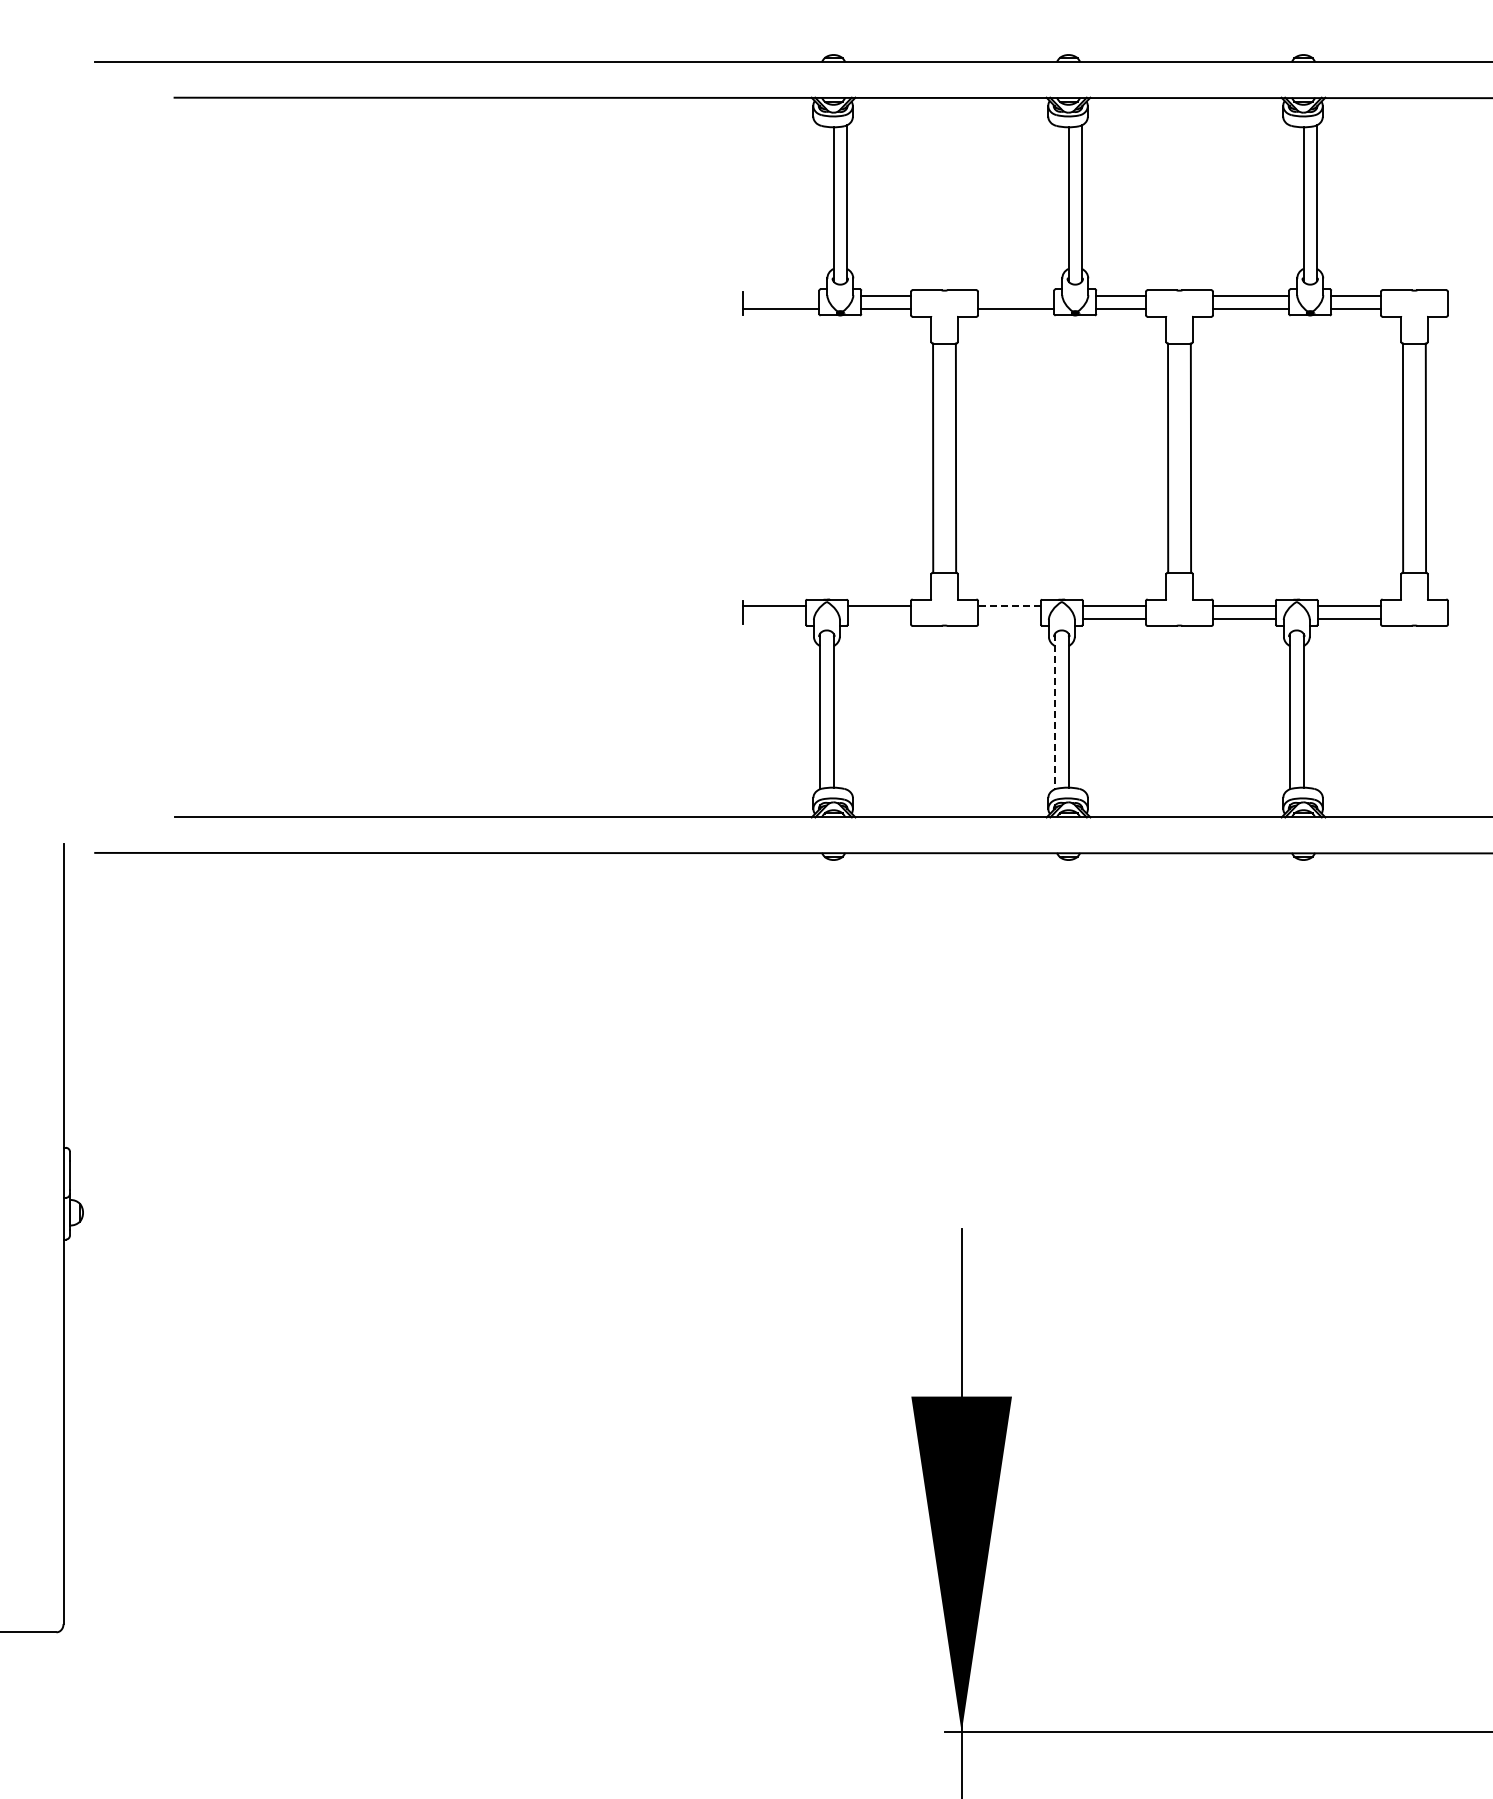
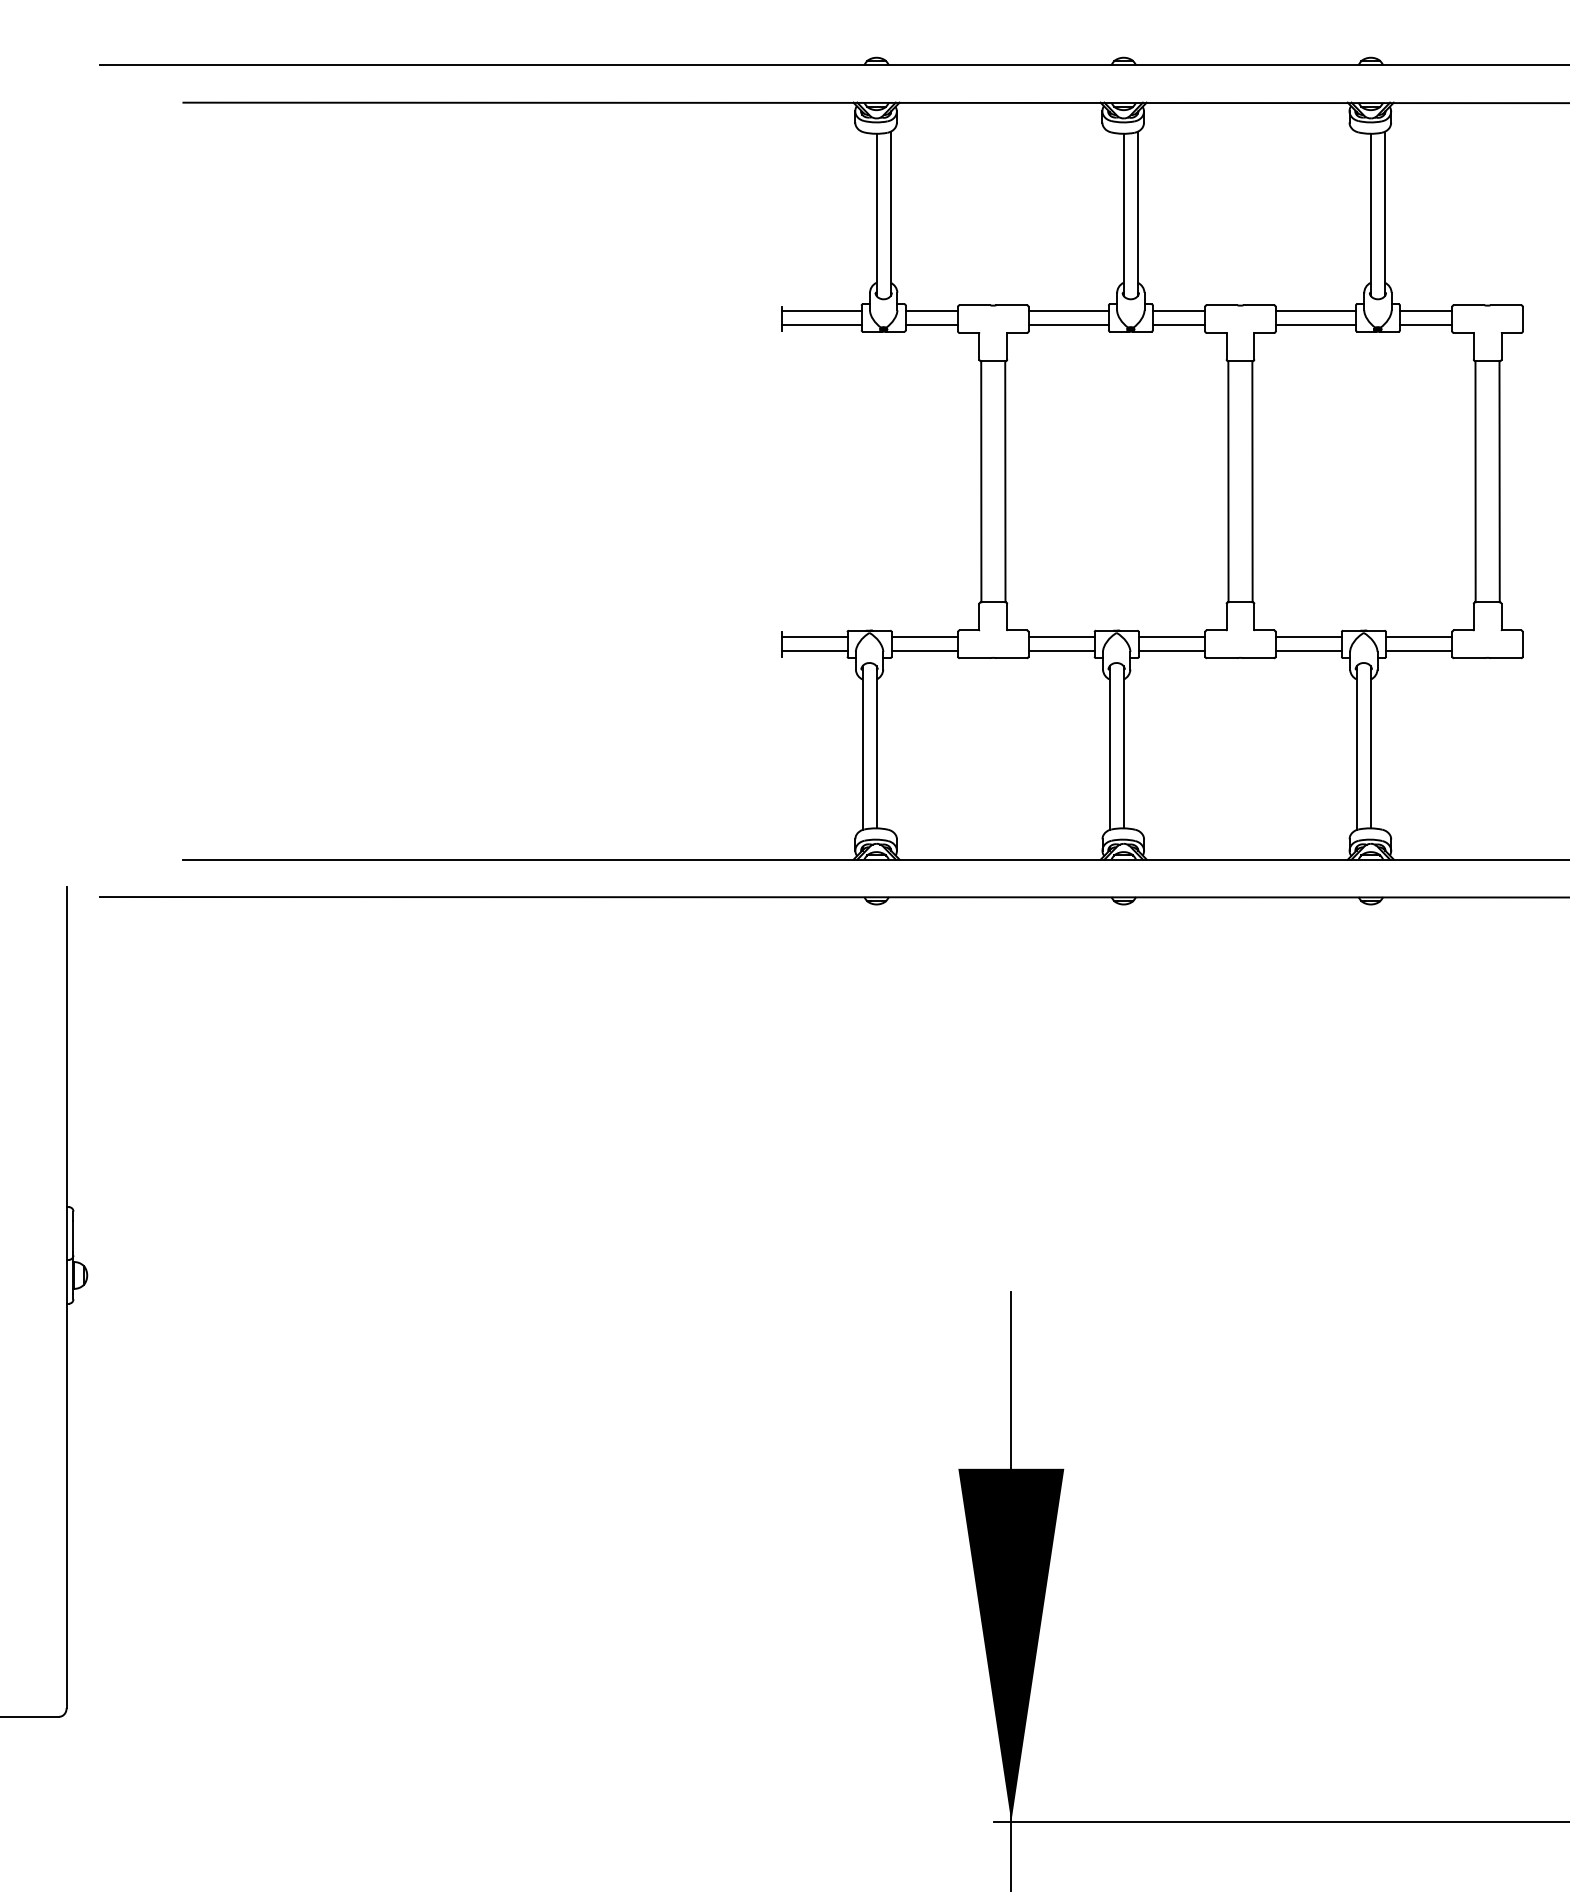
line: (781, 295) -> (821, 310), added
line: (1016, 295) -> (1068, 310), added
line: (1009, 606) -> (1061, 637), dashed -> solid
line: (774, 619) -> (814, 651), added
line: (878, 619) -> (923, 651), added
line: (1009, 619) -> (1061, 651), added
line: (1055, 711) -> (1110, 748), dashed -> solid

